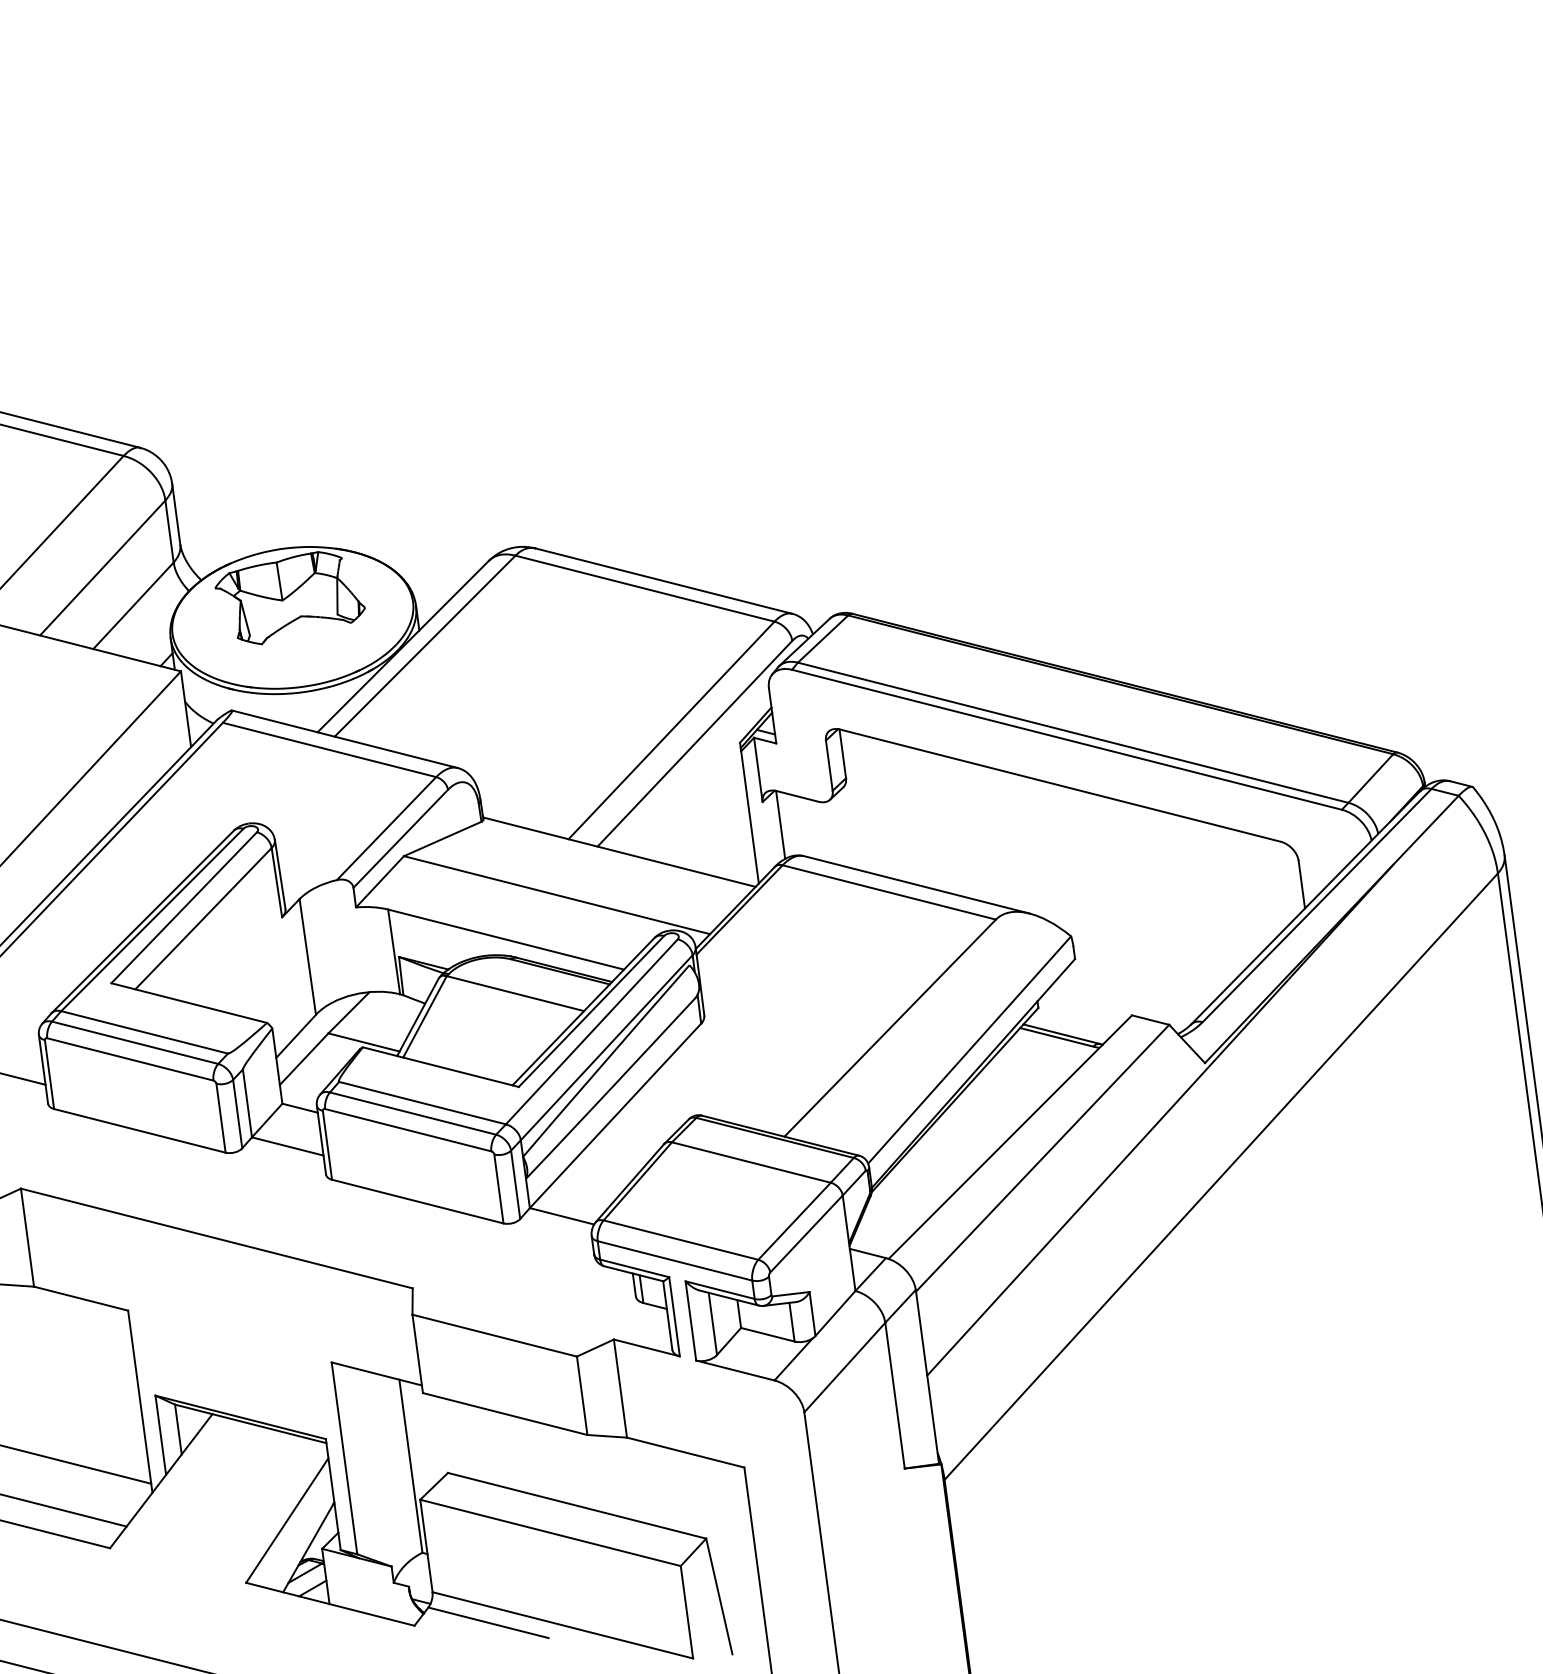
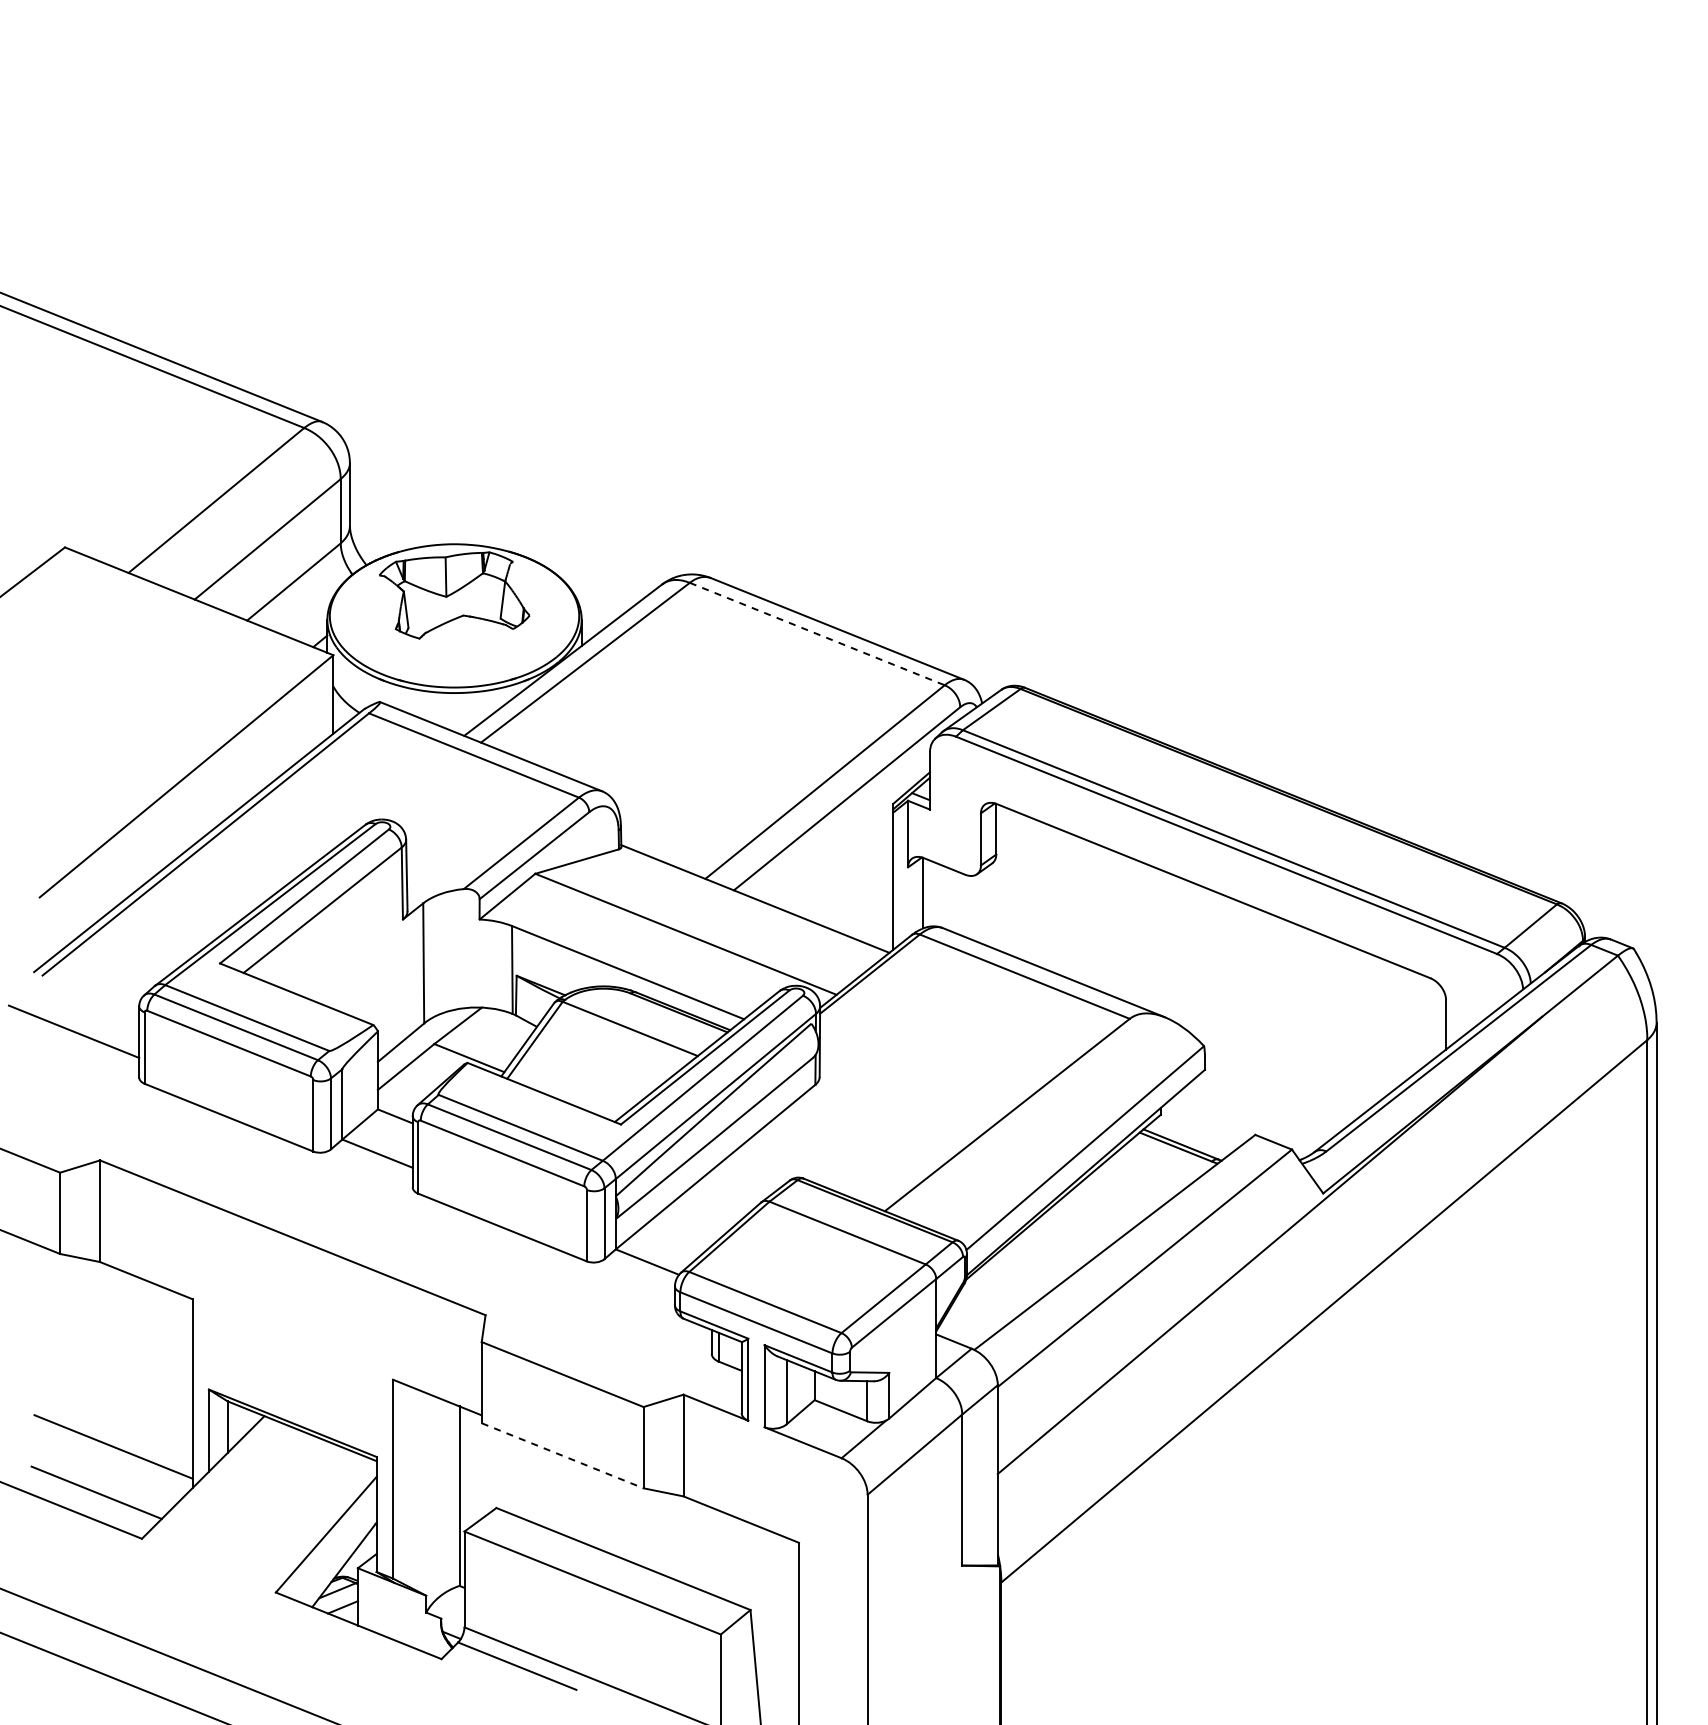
line: (645, 589) -> (817, 634), solid -> dashed
line: (505, 1413) -> (563, 1455), solid -> dashed

